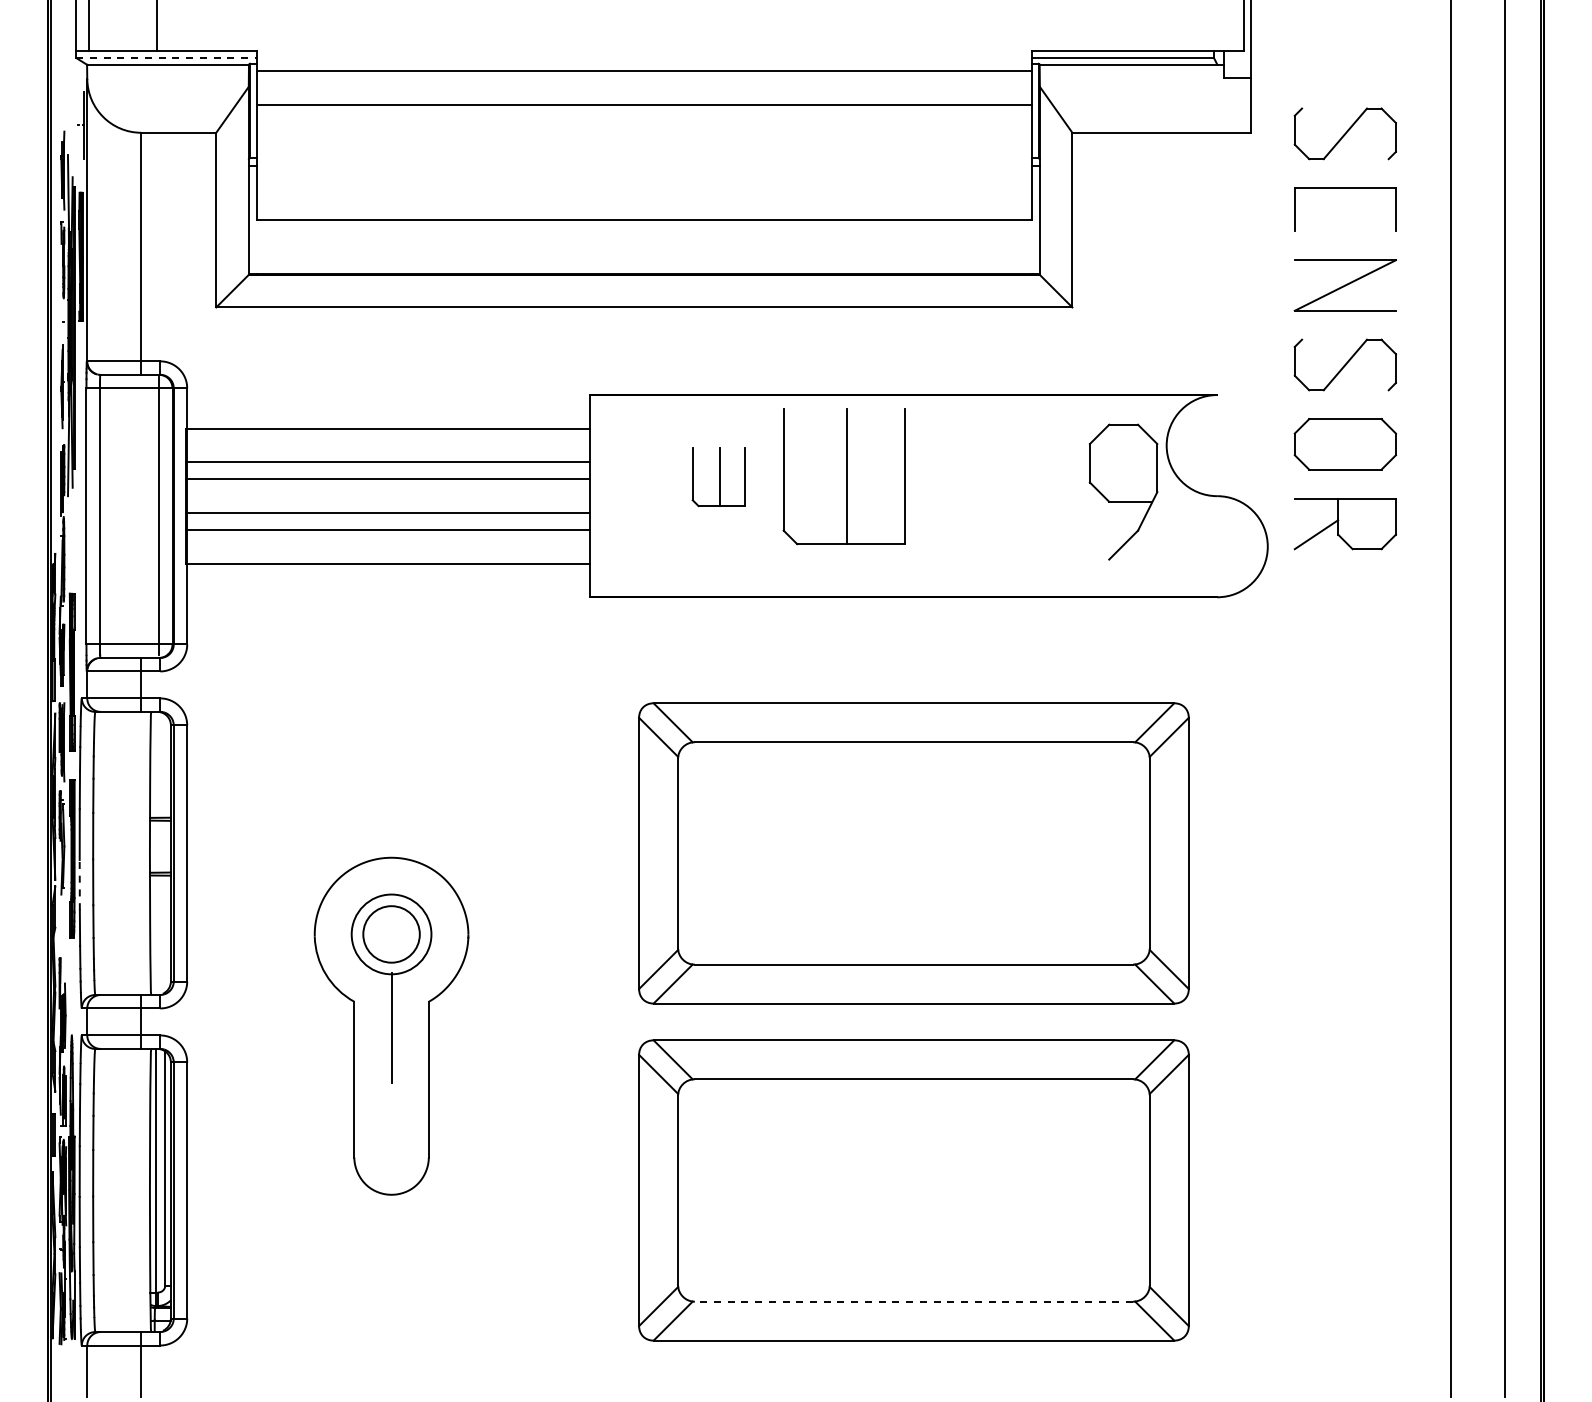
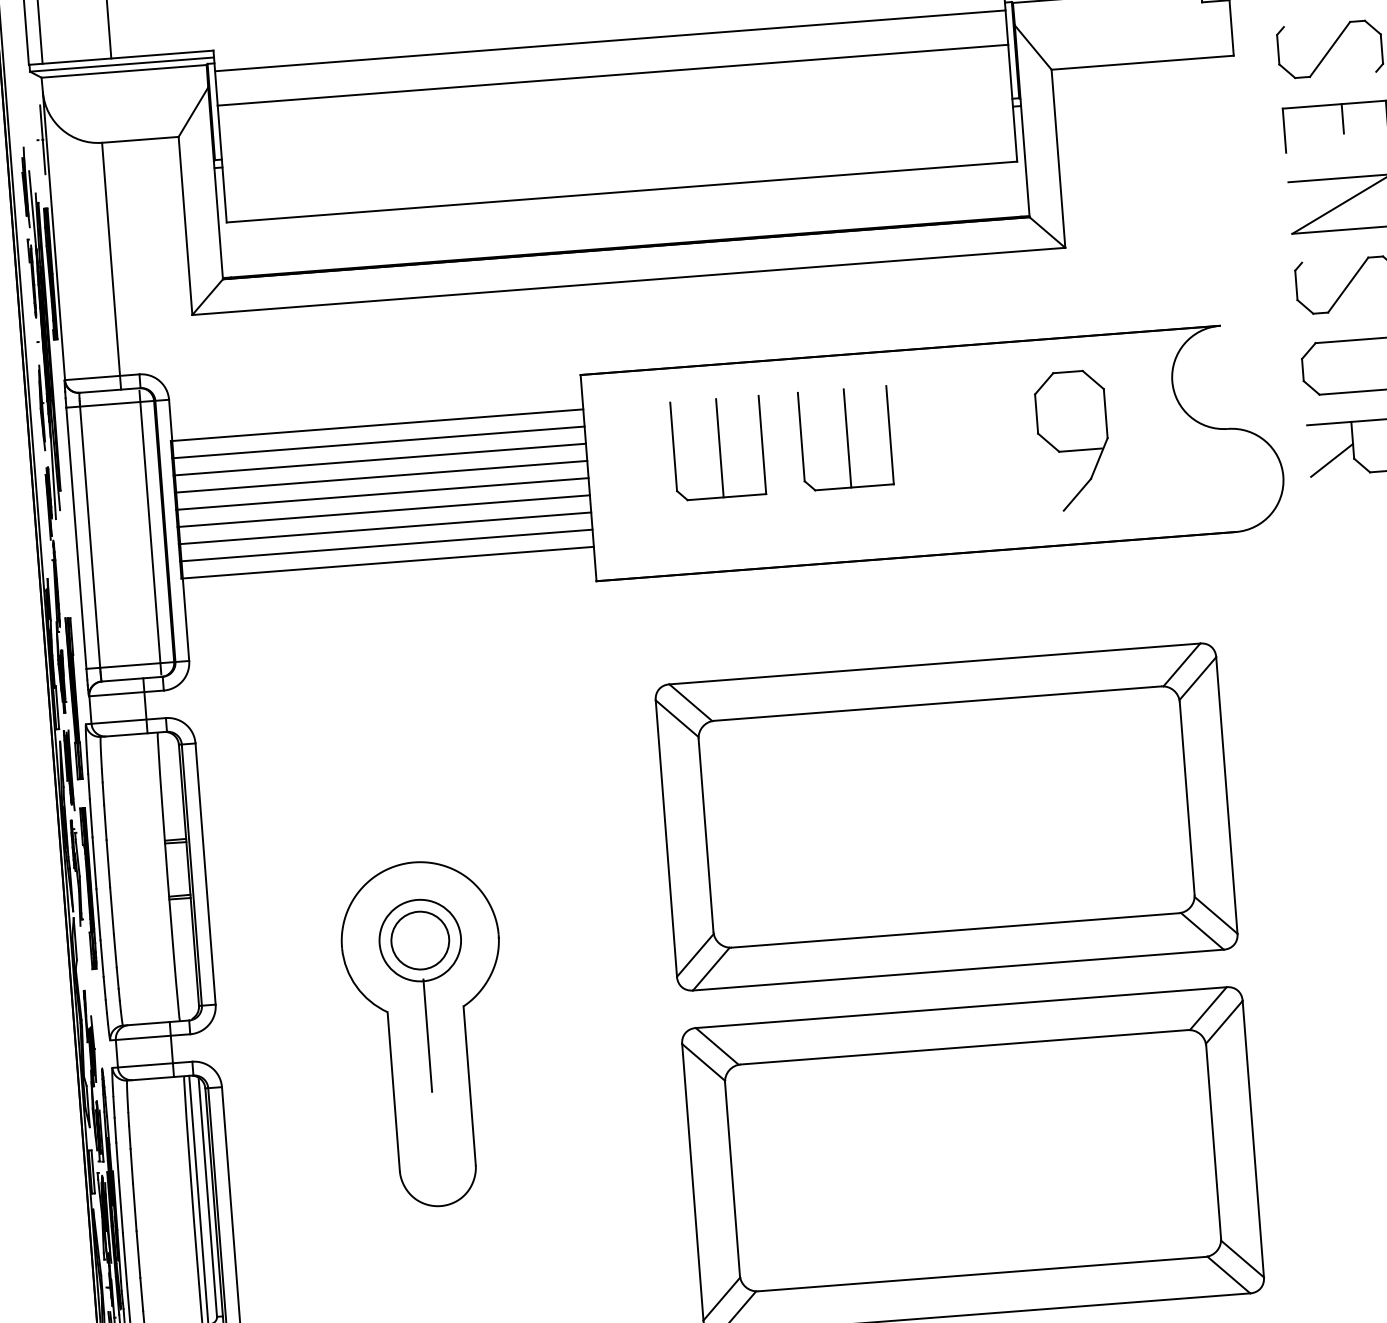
line: (166, 58) -> (122, 65), dashed -> solid
line: (1352, 202) -> (1342, 118), added
line: (387, 445) -> (377, 442), added
part: (718, 477) -> (717, 449), size x1.67
part: (843, 477) -> (845, 439), size x0.71
part: (1123, 491) -> (1073, 440), moved
line: (387, 496) -> (381, 494), added
line: (387, 546) -> (385, 545), added
line: (79, 884) -> (98, 914), dashed -> solid
line: (913, 1301) -> (981, 1273), dashed -> solid

